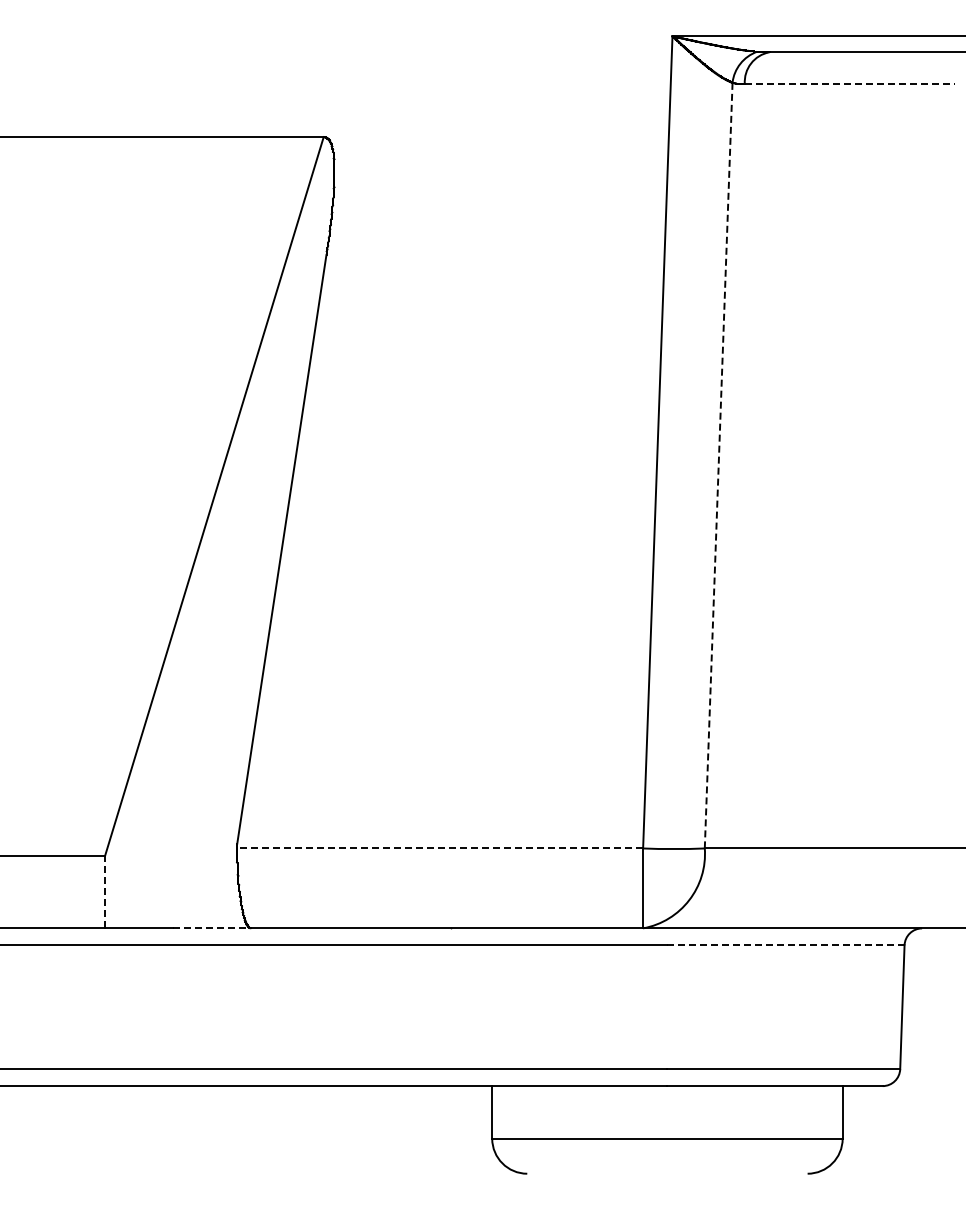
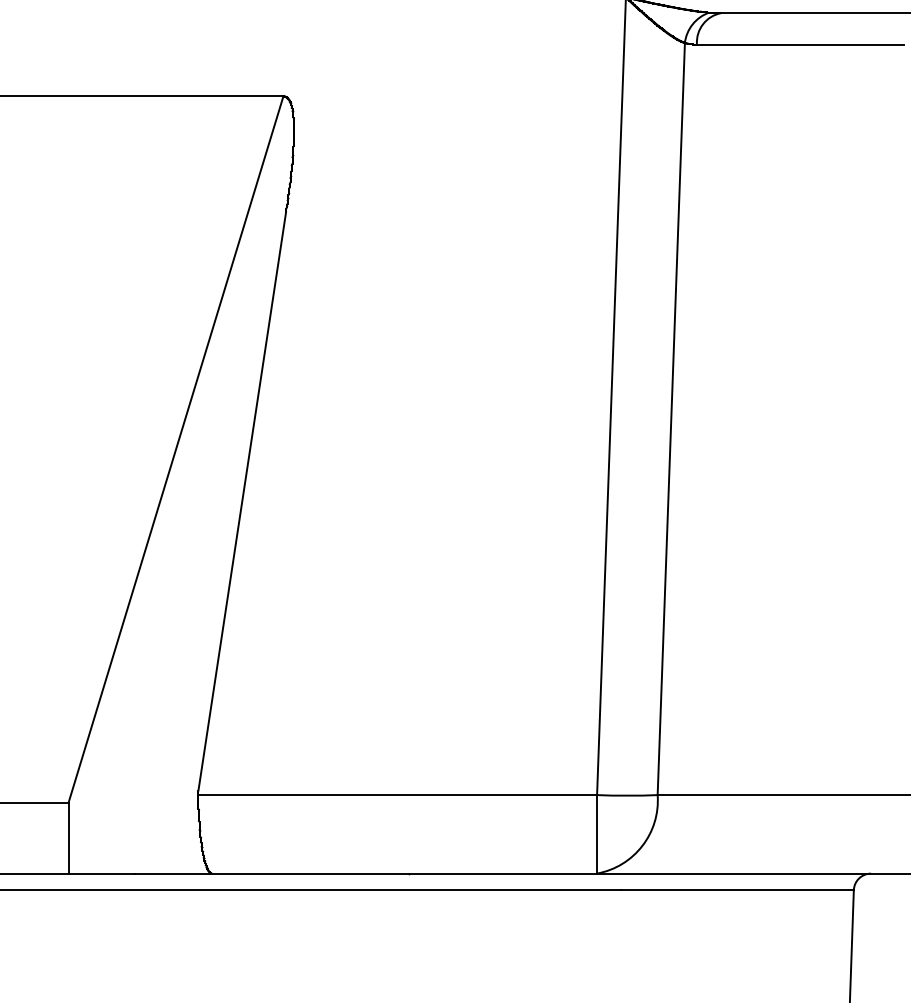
line: (850, 84) -> (800, 44), dashed -> solid
line: (718, 465) -> (671, 418), dashed -> solid
line: (439, 848) -> (397, 795), dashed -> solid
line: (105, 891) -> (69, 837), dashed -> solid
line: (212, 928) -> (174, 873), dashed -> solid
line: (786, 945) -> (737, 890), dashed -> solid

